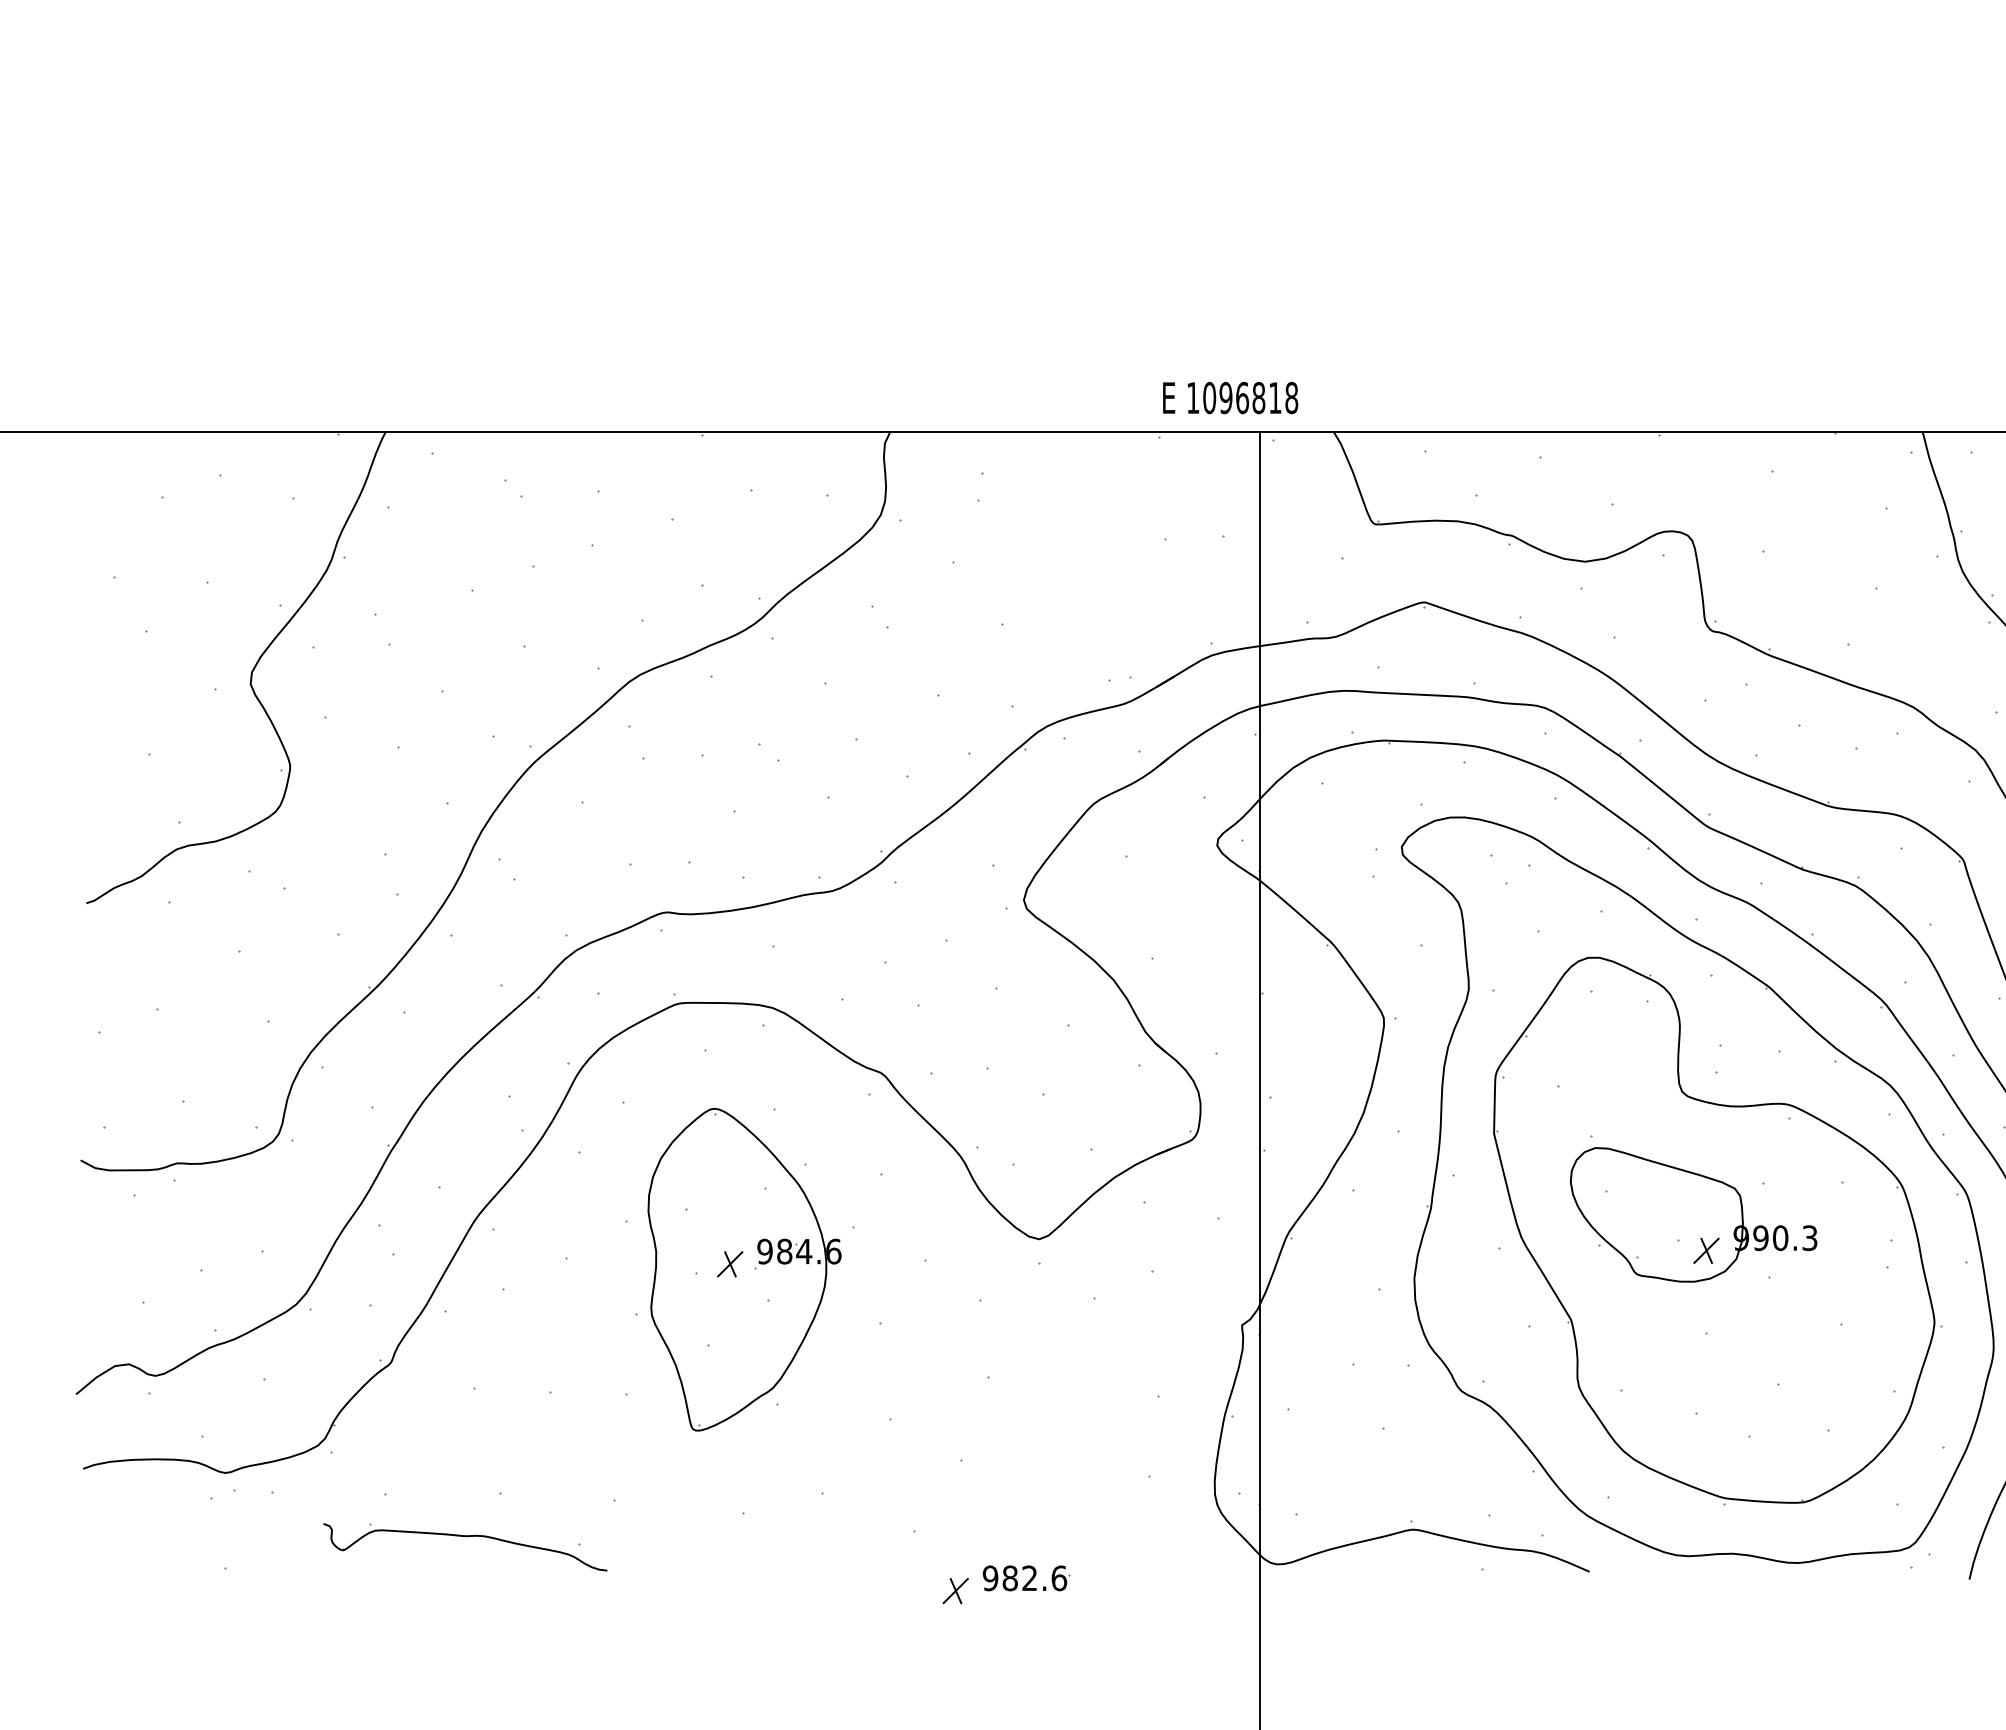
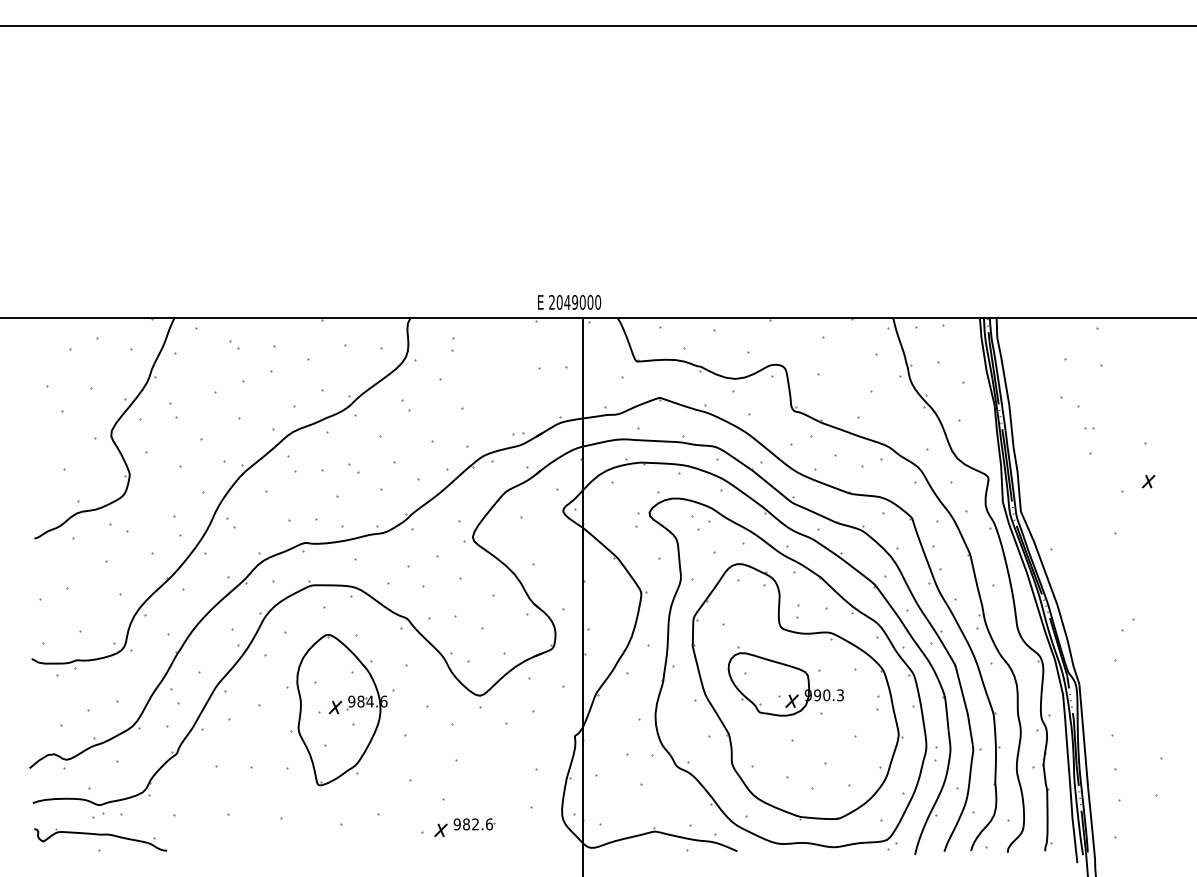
text: (1243, 396) -> (575, 301), 1096818 -> 2049000
part: (465, 1546) -> (100, 839), moved
part: (1005, 1584) -> (464, 827), moved

